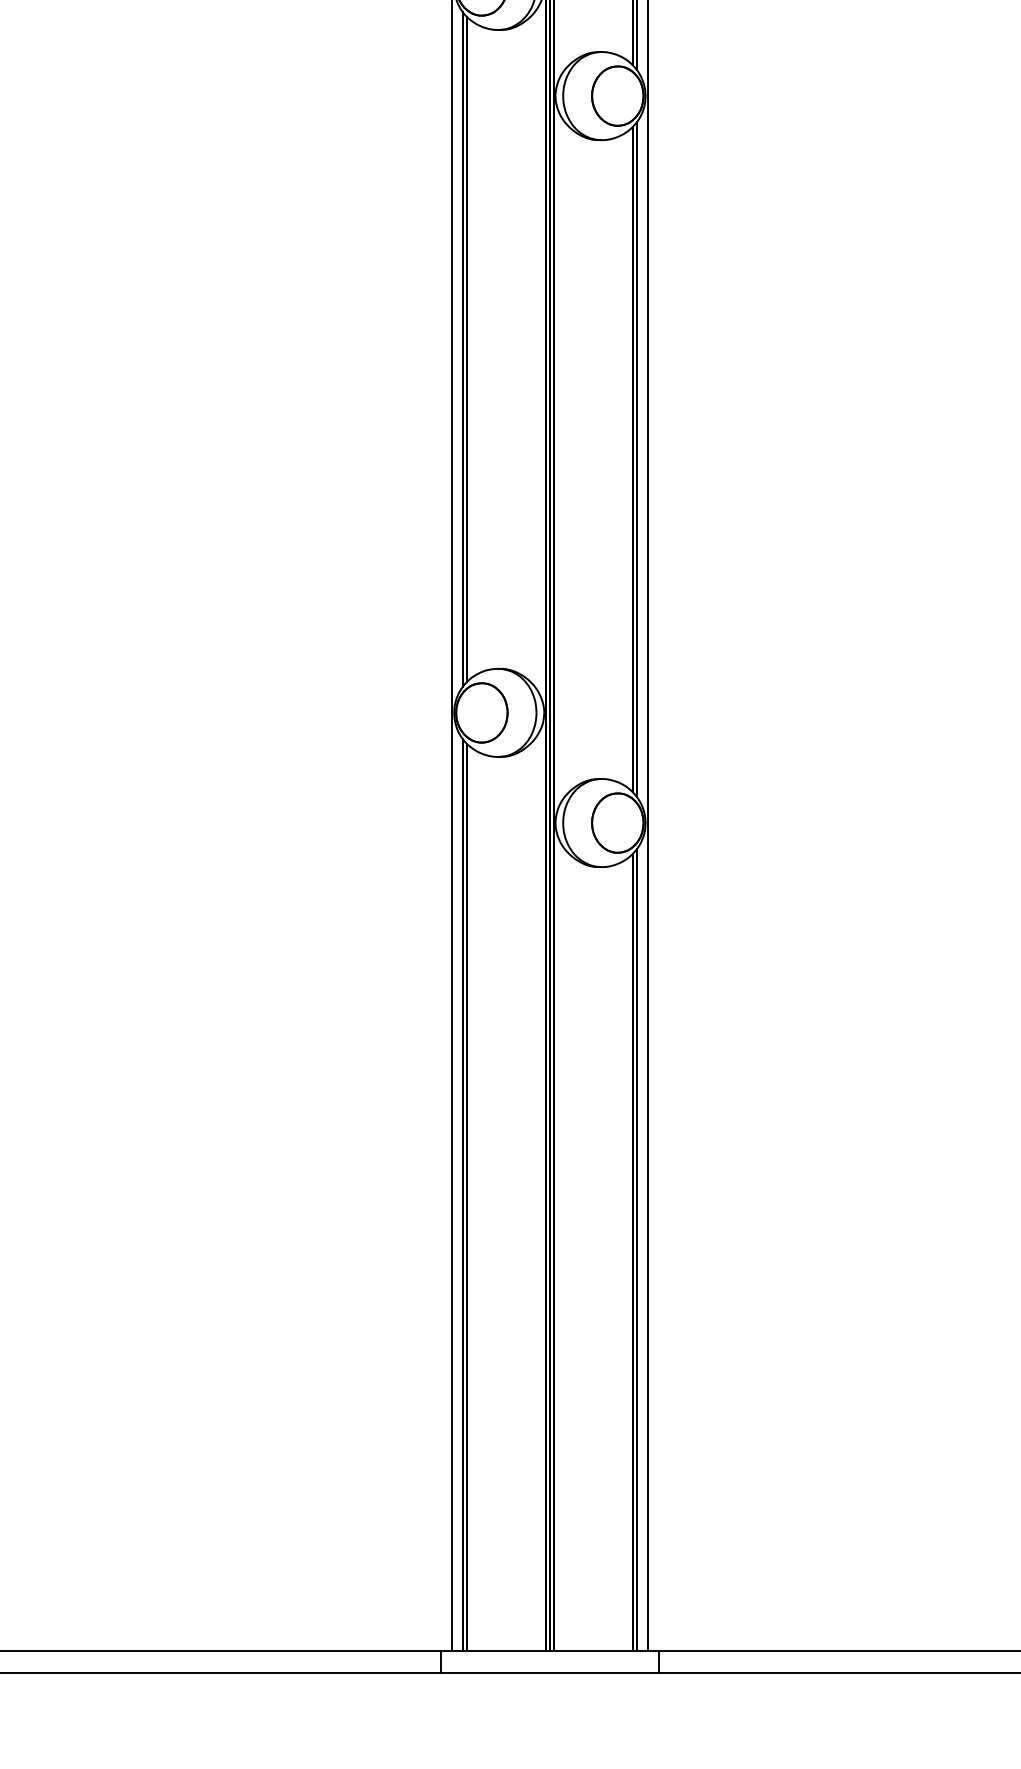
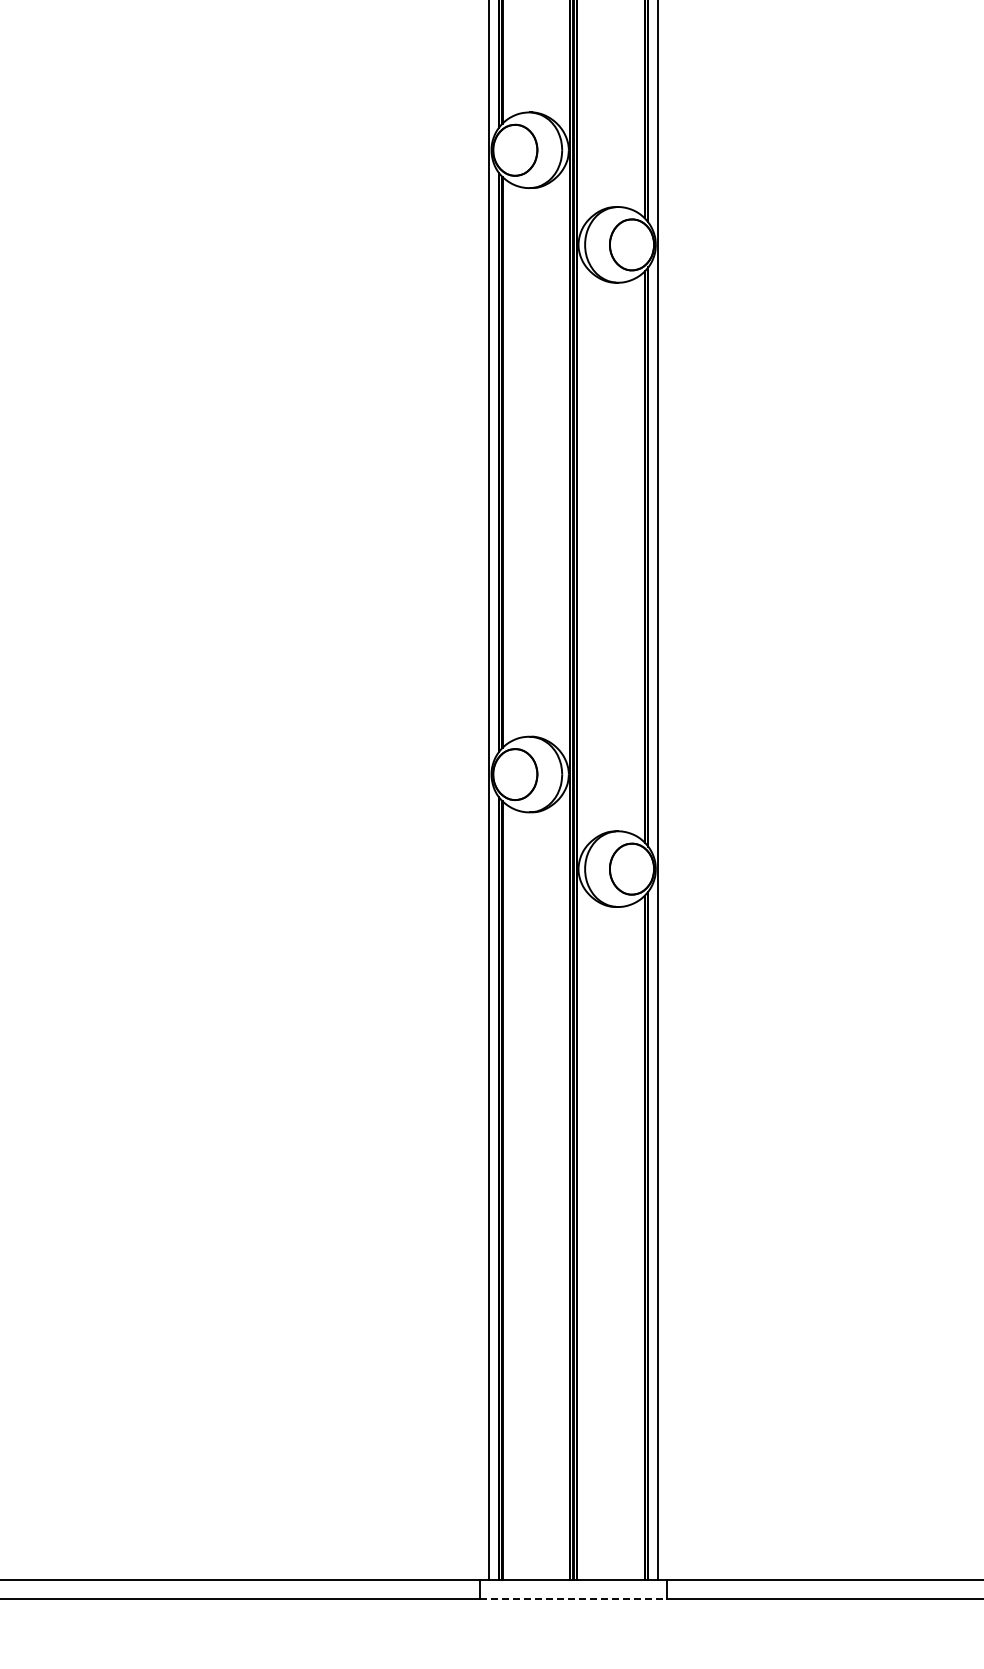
line: (549, 1673) -> (573, 1599), solid -> dashed

